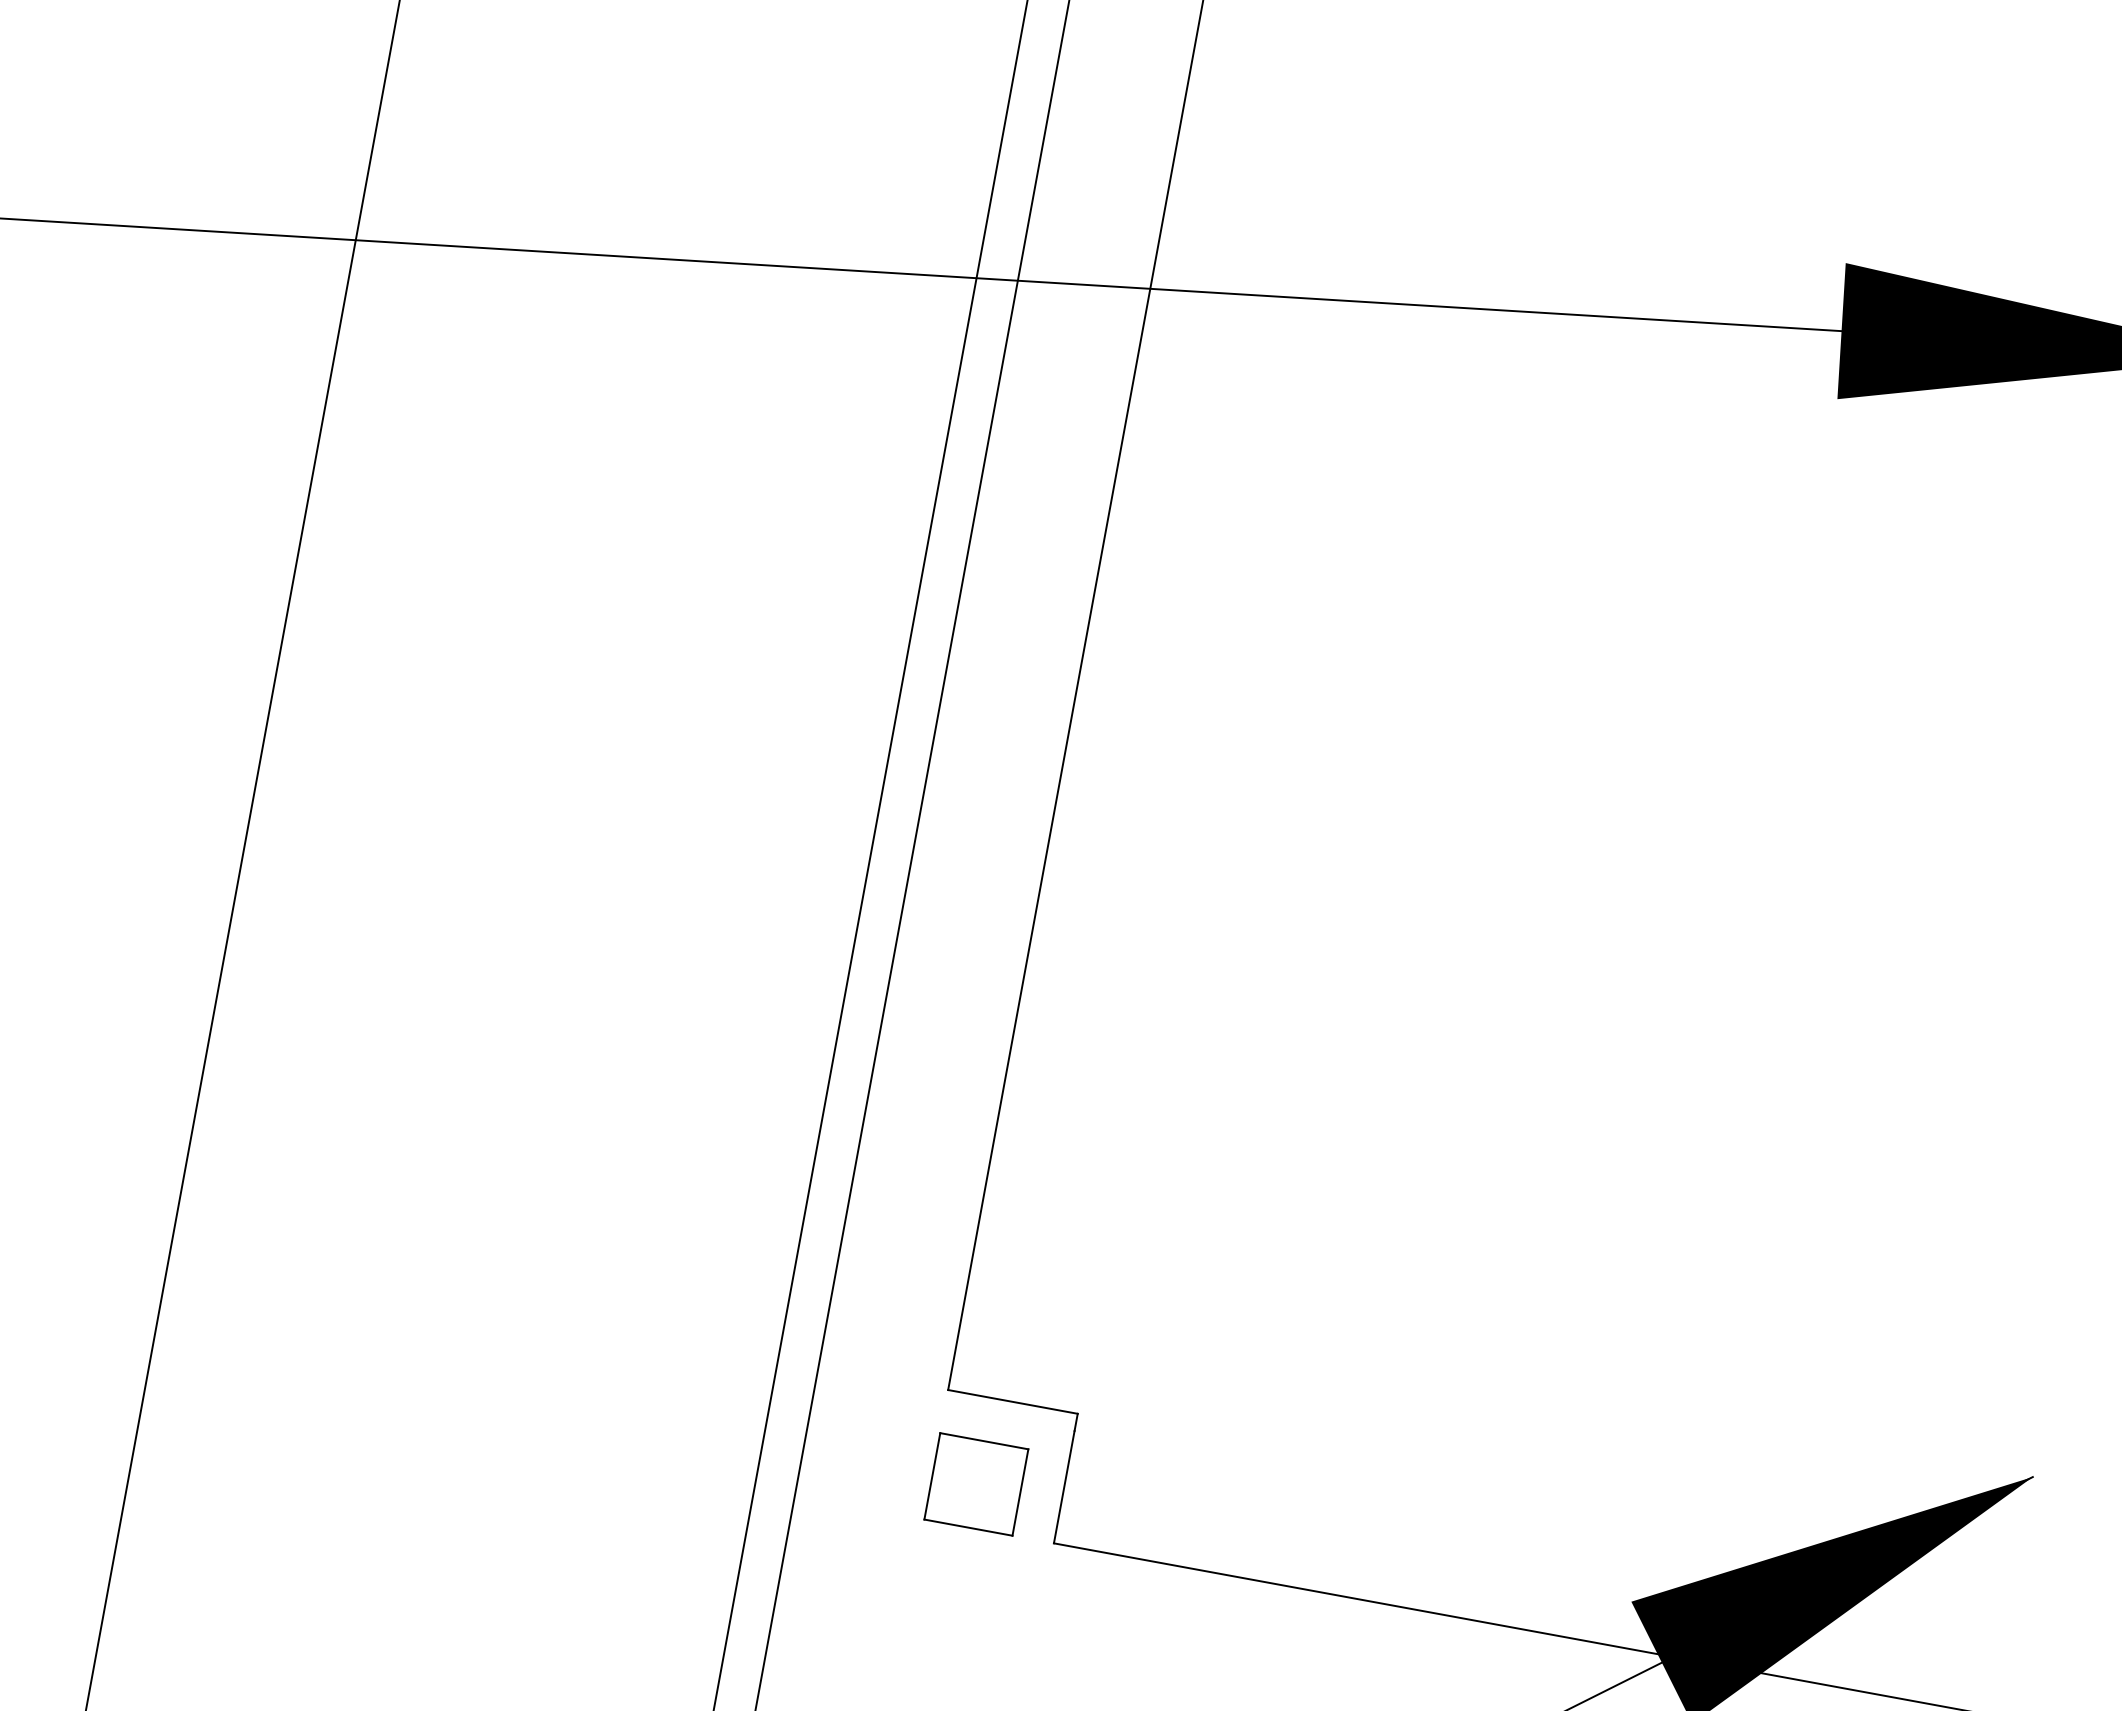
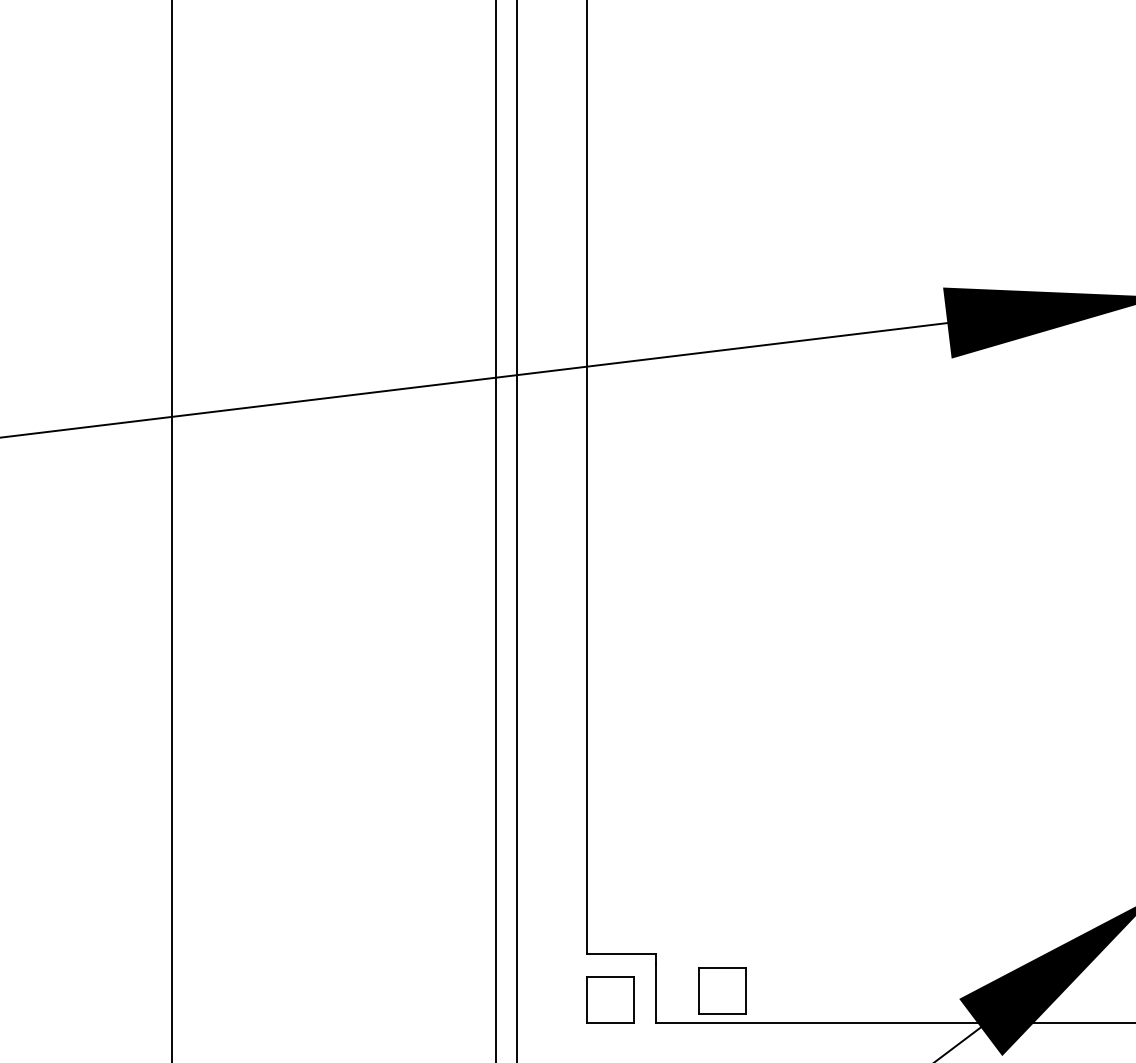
part: (1190, 1504) -> (722, 990), added

